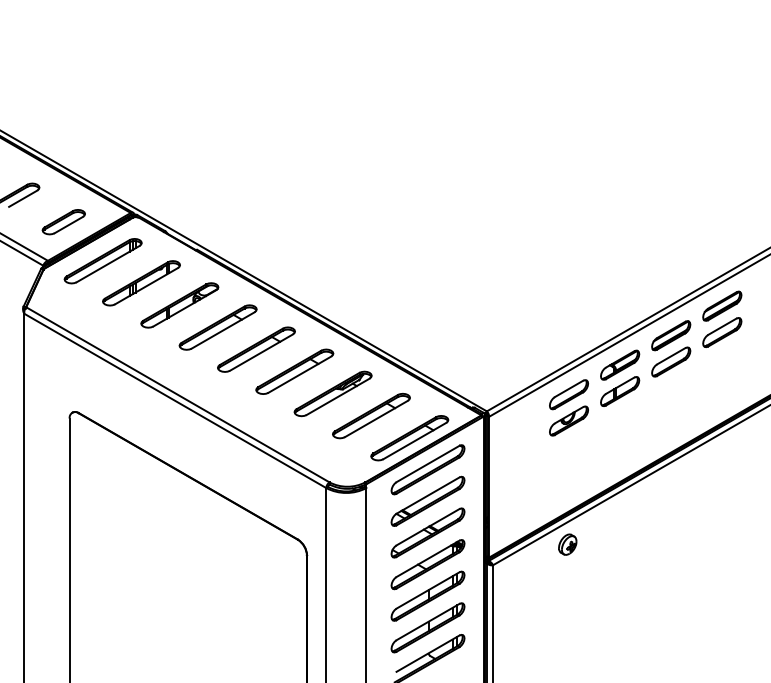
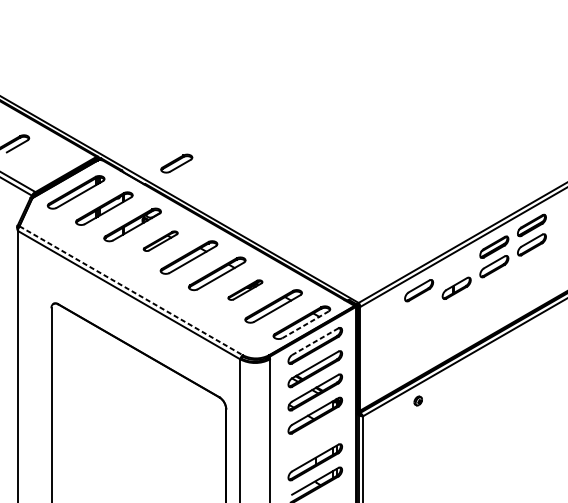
part: (63, 222) -> (176, 163), moved
part: (217, 327) -> (160, 241), size x0.6
part: (620, 364) -> (457, 268), removed
part: (332, 393) -> (244, 289), size x0.6
line: (178, 395) -> (131, 291), solid -> dashed
part: (568, 420) -> (418, 309), removed
line: (415, 440) -> (306, 324), solid -> dashed
line: (427, 464) -> (314, 342), solid -> dashed
part: (567, 544) -> (417, 400), size x0.6
part: (427, 595) -> (314, 438), removed

